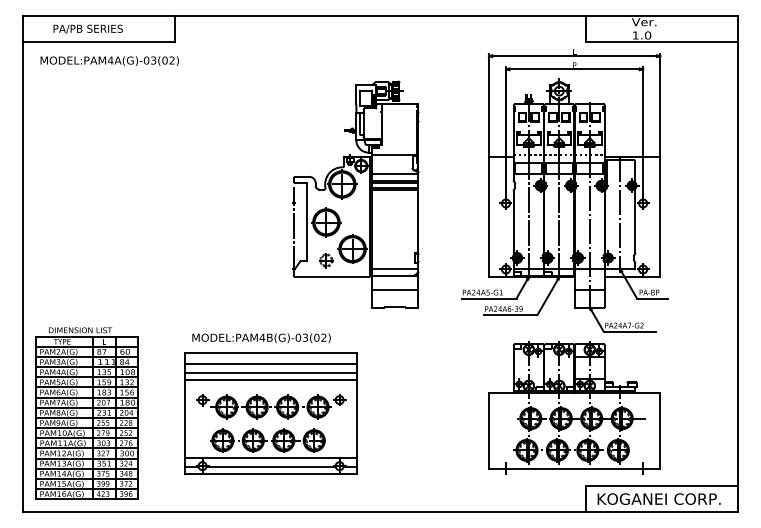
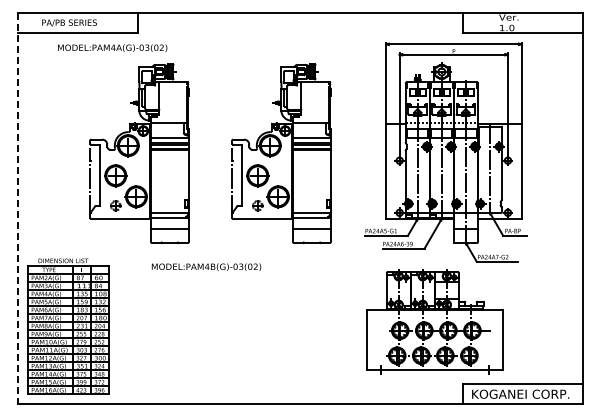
text: (109, 60) -> (112, 47), moved
part: (176, 194) -> (139, 153), added
line: (23, 264) -> (18, 208), solid -> dashed
part: (574, 407) -> (434, 321), moved
part: (270, 413) -> (213, 326), removed

